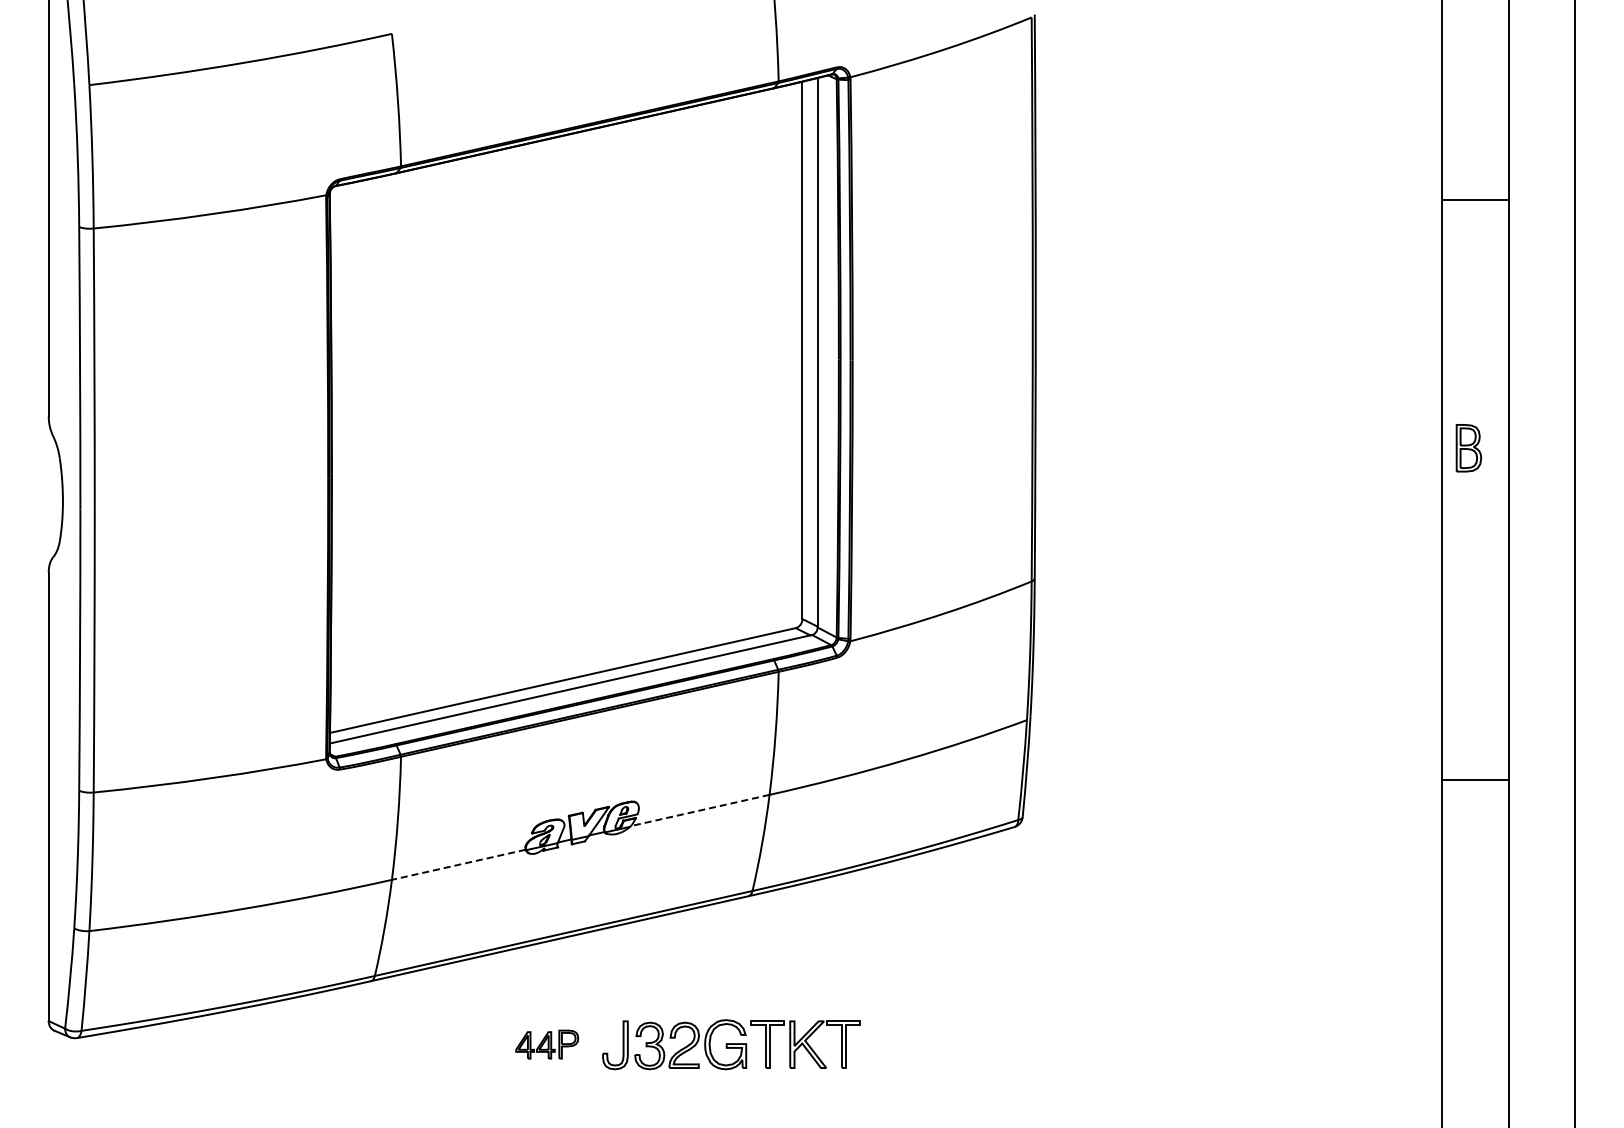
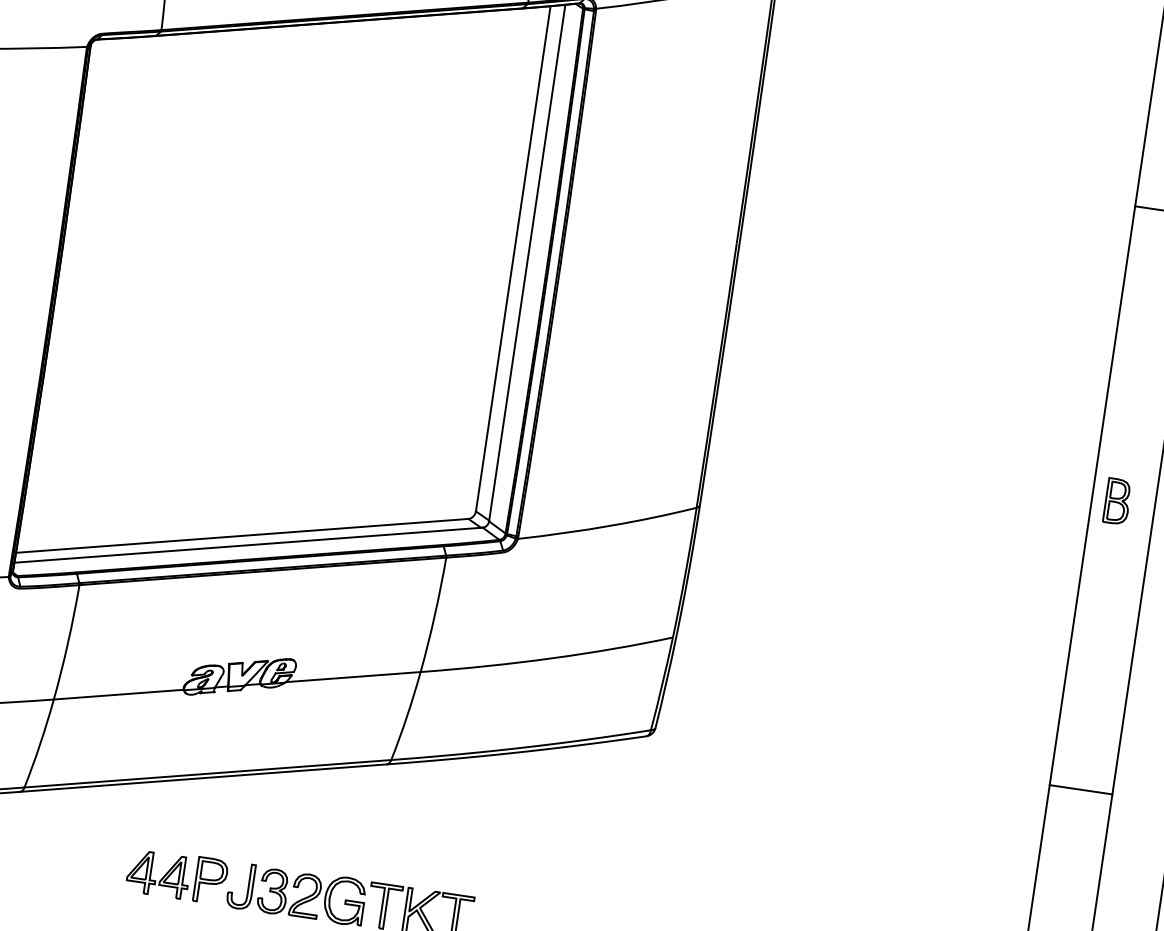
part: (1468, 448) -> (1117, 501), moved
line: (1474, 779) -> (1080, 789), moved
line: (699, 810) -> (352, 677), dashed -> solid
line: (458, 864) -> (118, 694), dashed -> solid
part: (546, 1044) -> (176, 875), size x1.67

